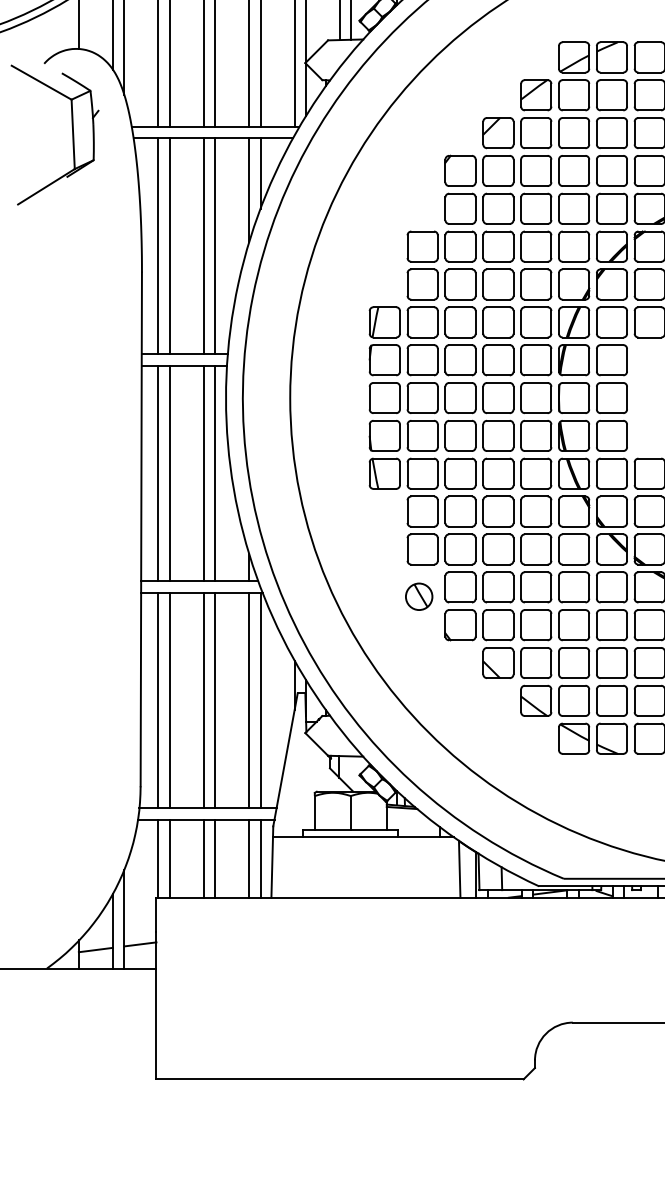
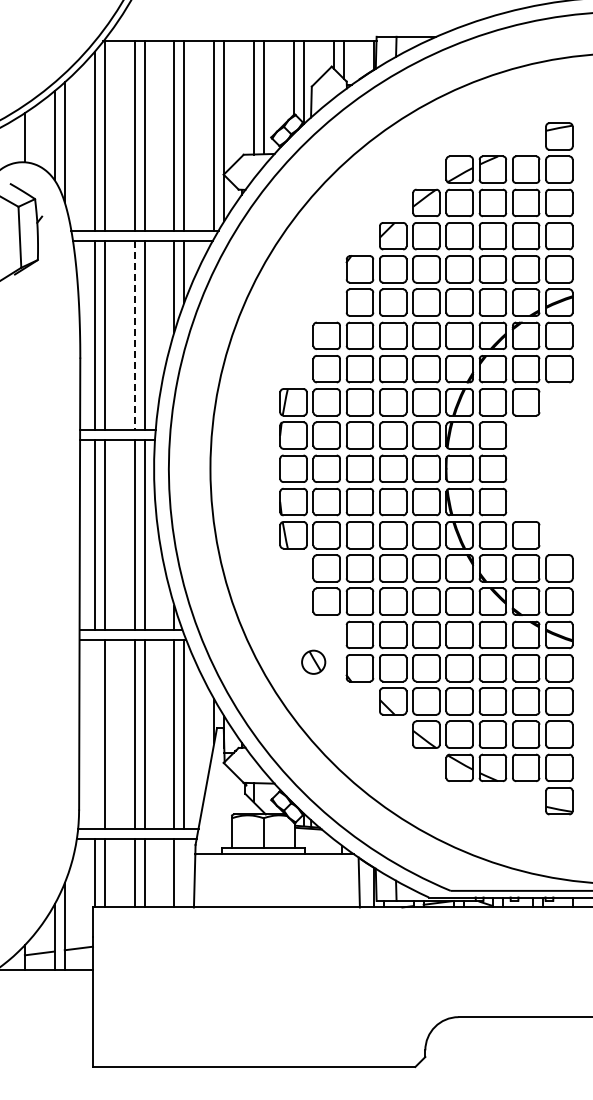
line: (203, 246) -> (134, 335), solid -> dashed
part: (418, 595) -> (313, 661), moved
line: (158, 700) -> (94, 734), removed
line: (260, 859) -> (184, 873), removed

